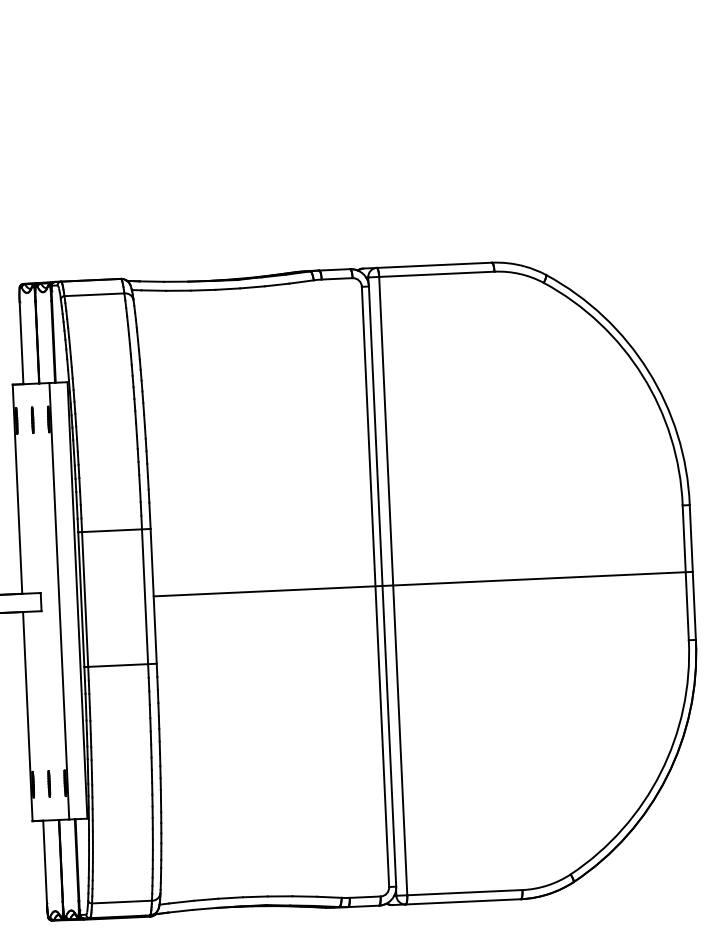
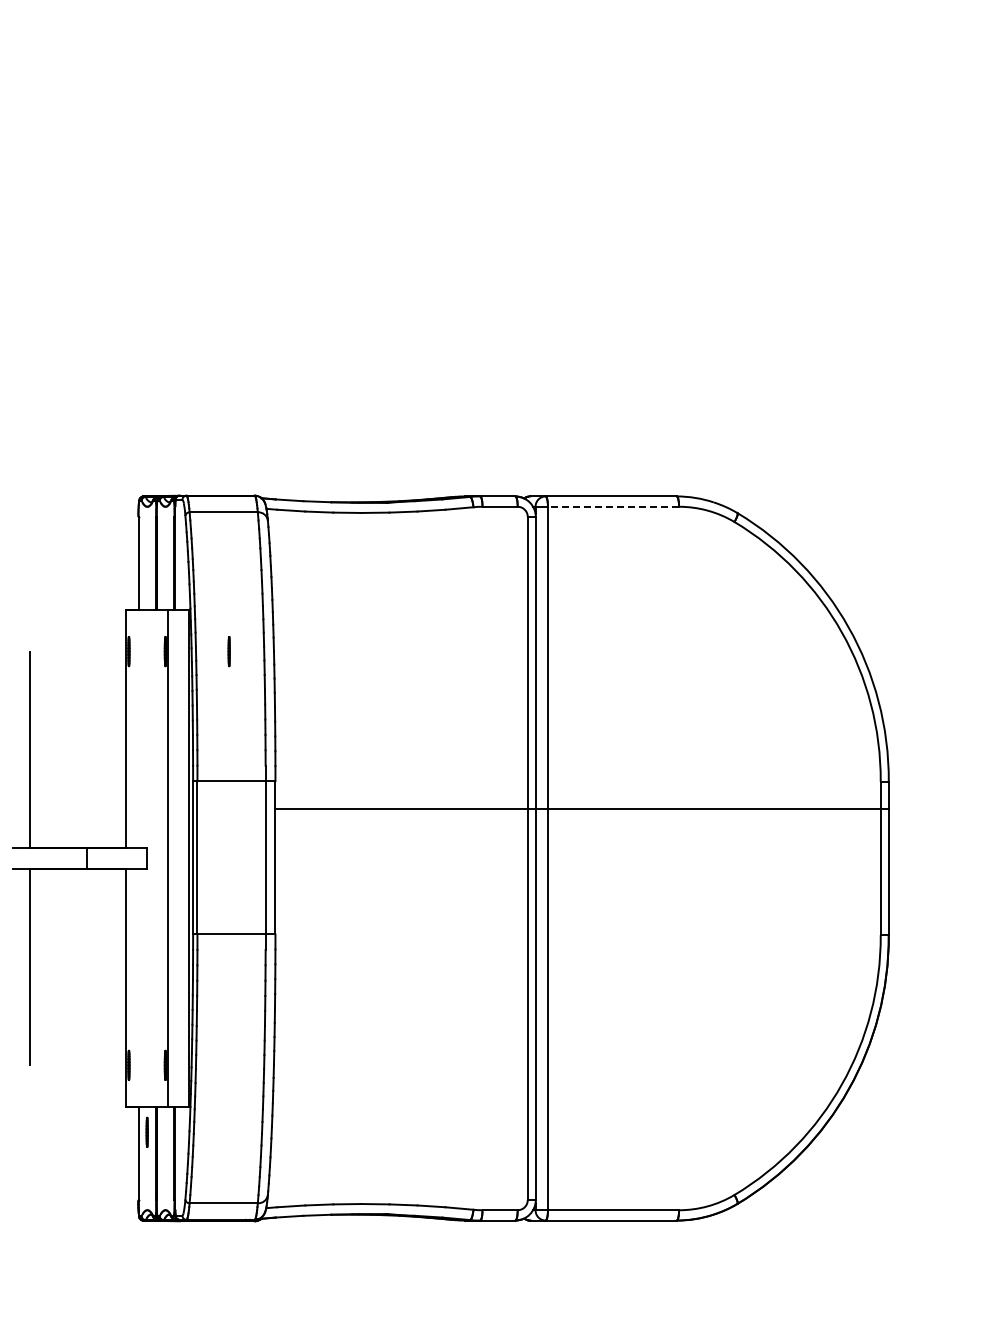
line: (436, 274) -> (613, 506), solid -> dashed
line: (32, 420) -> (228, 651), moved
line: (422, 583) -> (581, 808), moved
line: (48, 783) -> (146, 1131), moved

